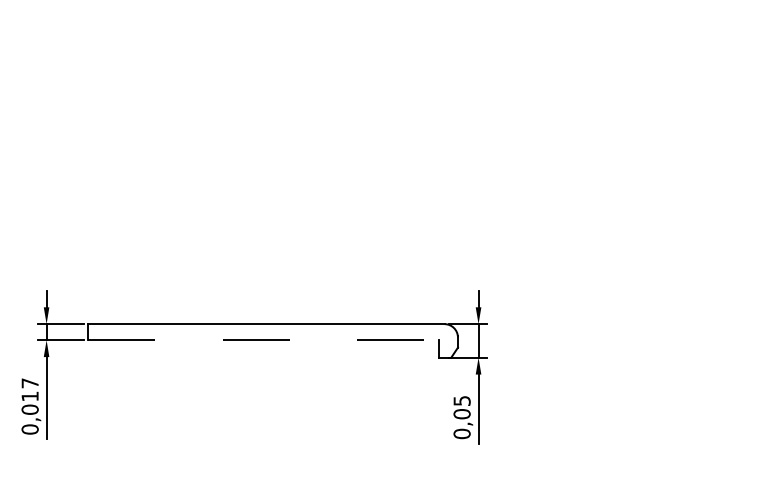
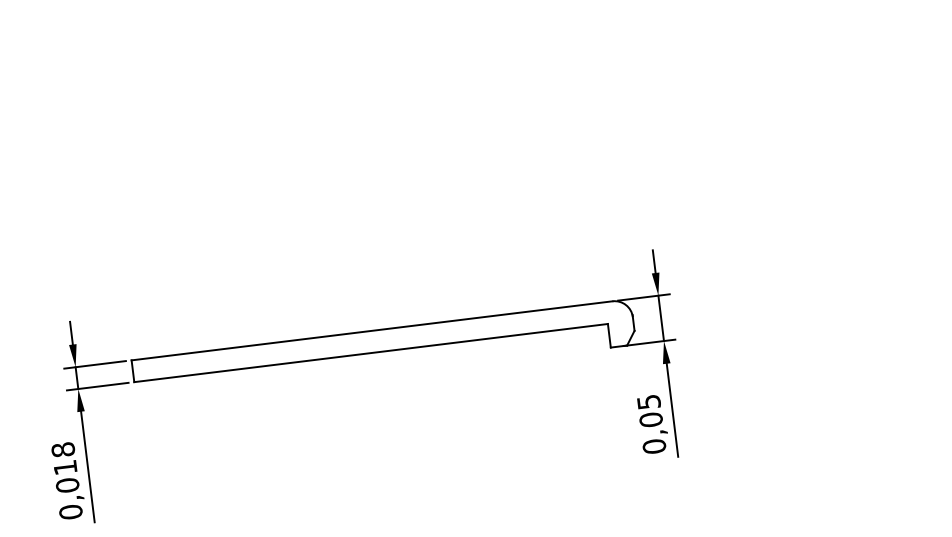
line: (263, 340) -> (370, 353), dashed -> solid
text: (29, 383) -> (62, 450), 0,017 -> 0,018

